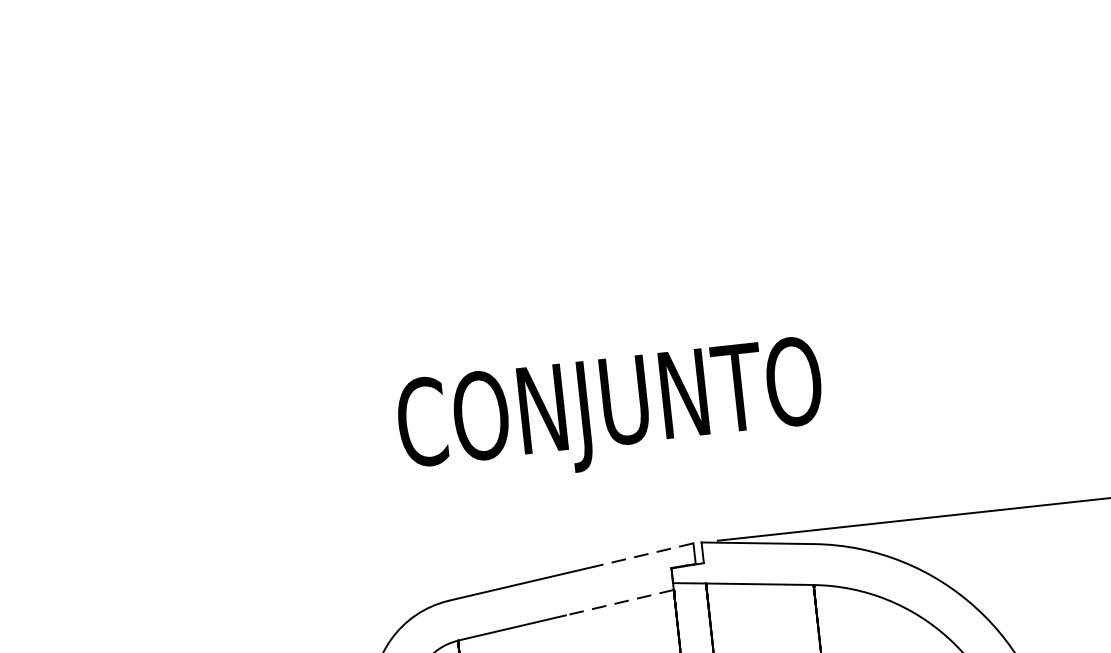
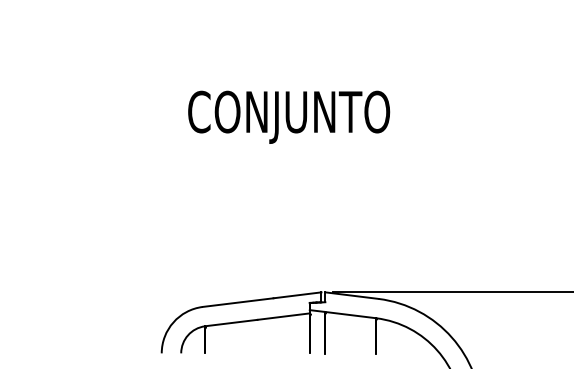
text: (611, 410) -> (289, 116), moved
line: (644, 555) -> (297, 295), dashed -> solid
line: (619, 602) -> (283, 316), dashed -> solid

